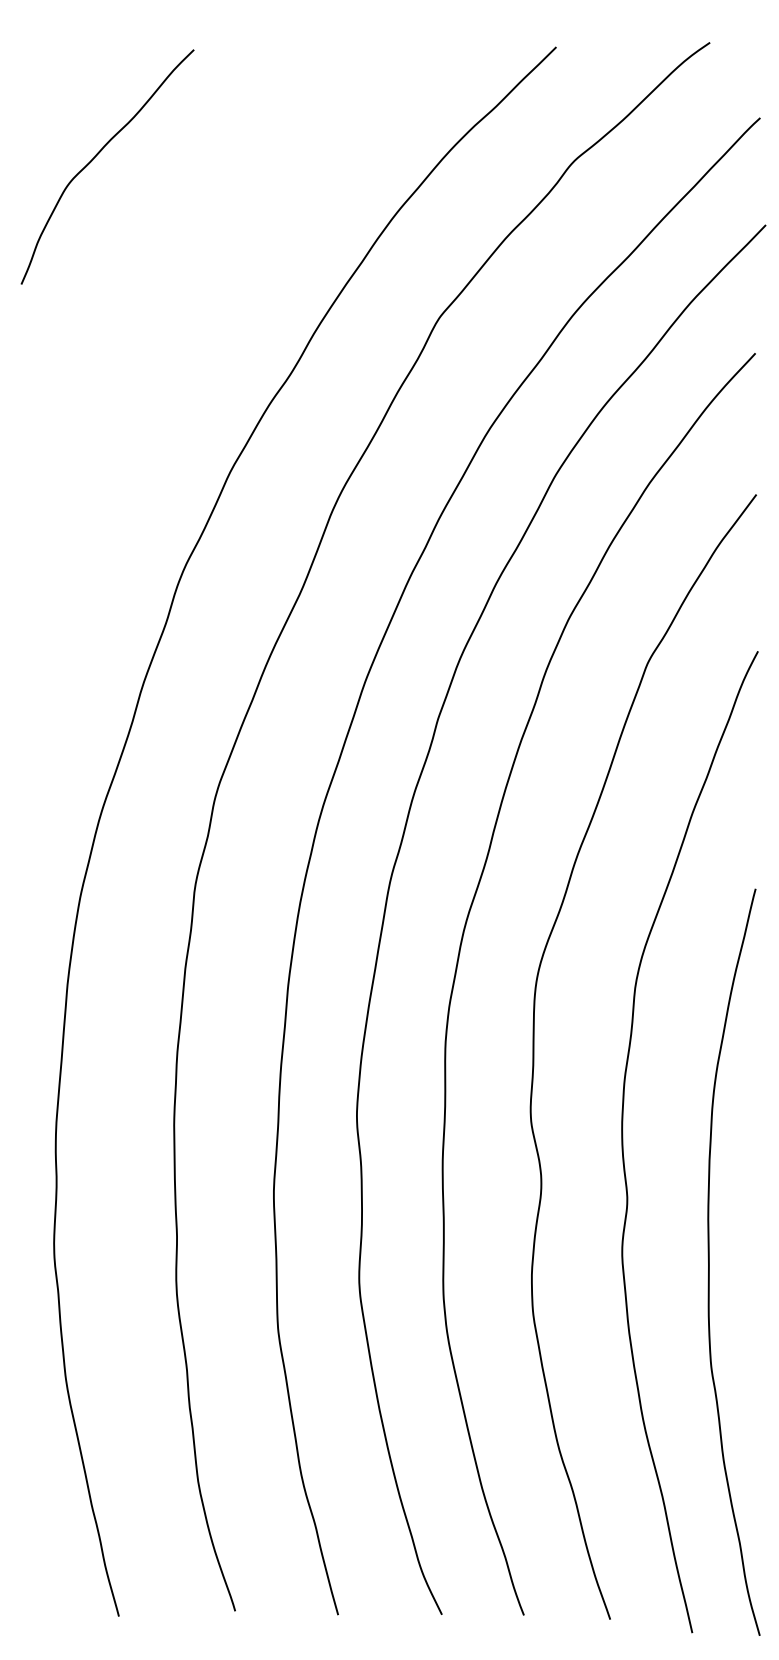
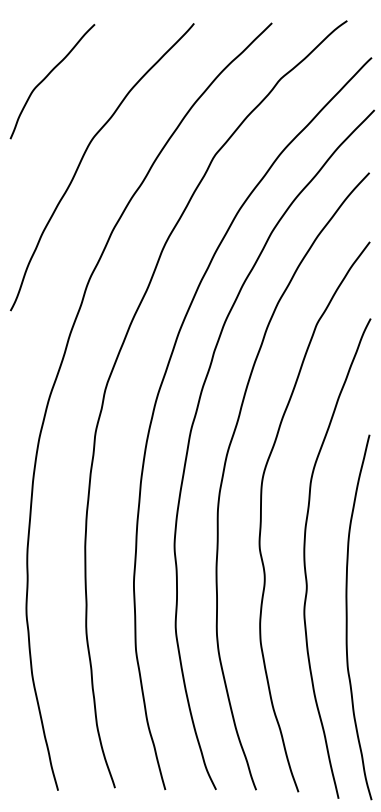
curve: (170, 324) -> (83, 158), added

